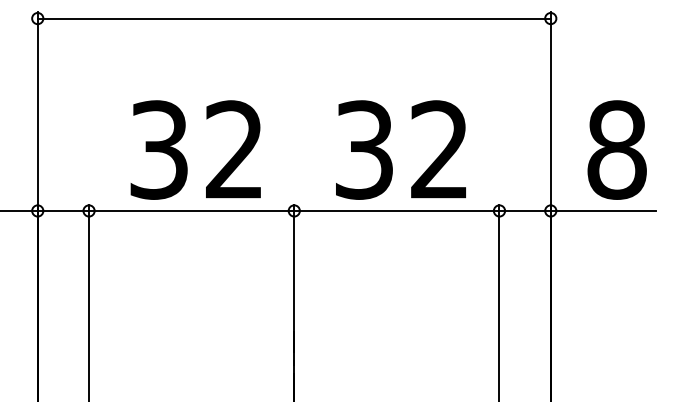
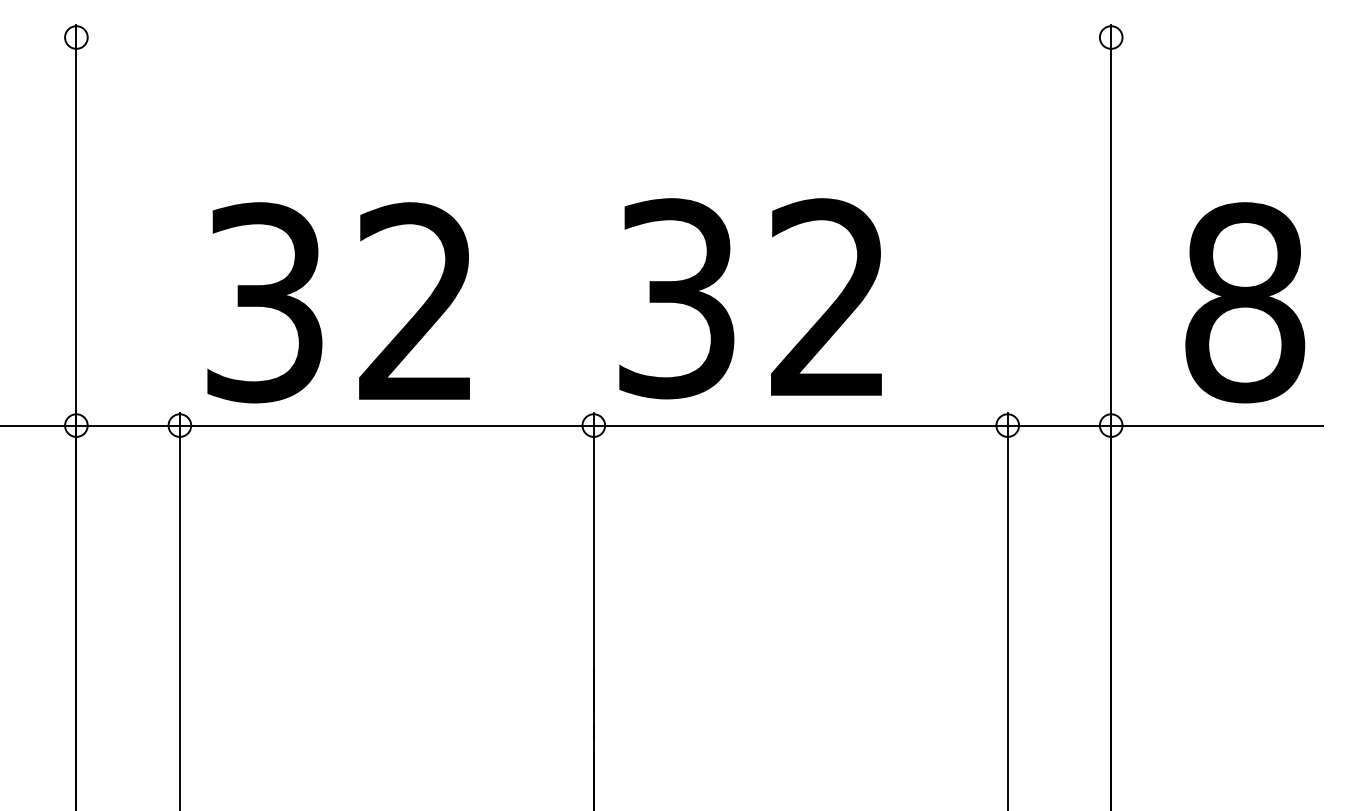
line: (293, 18) -> (592, 37), removed
text: (195, 149) -> (338, 301), moved
text: (400, 149) -> (749, 297), moved

